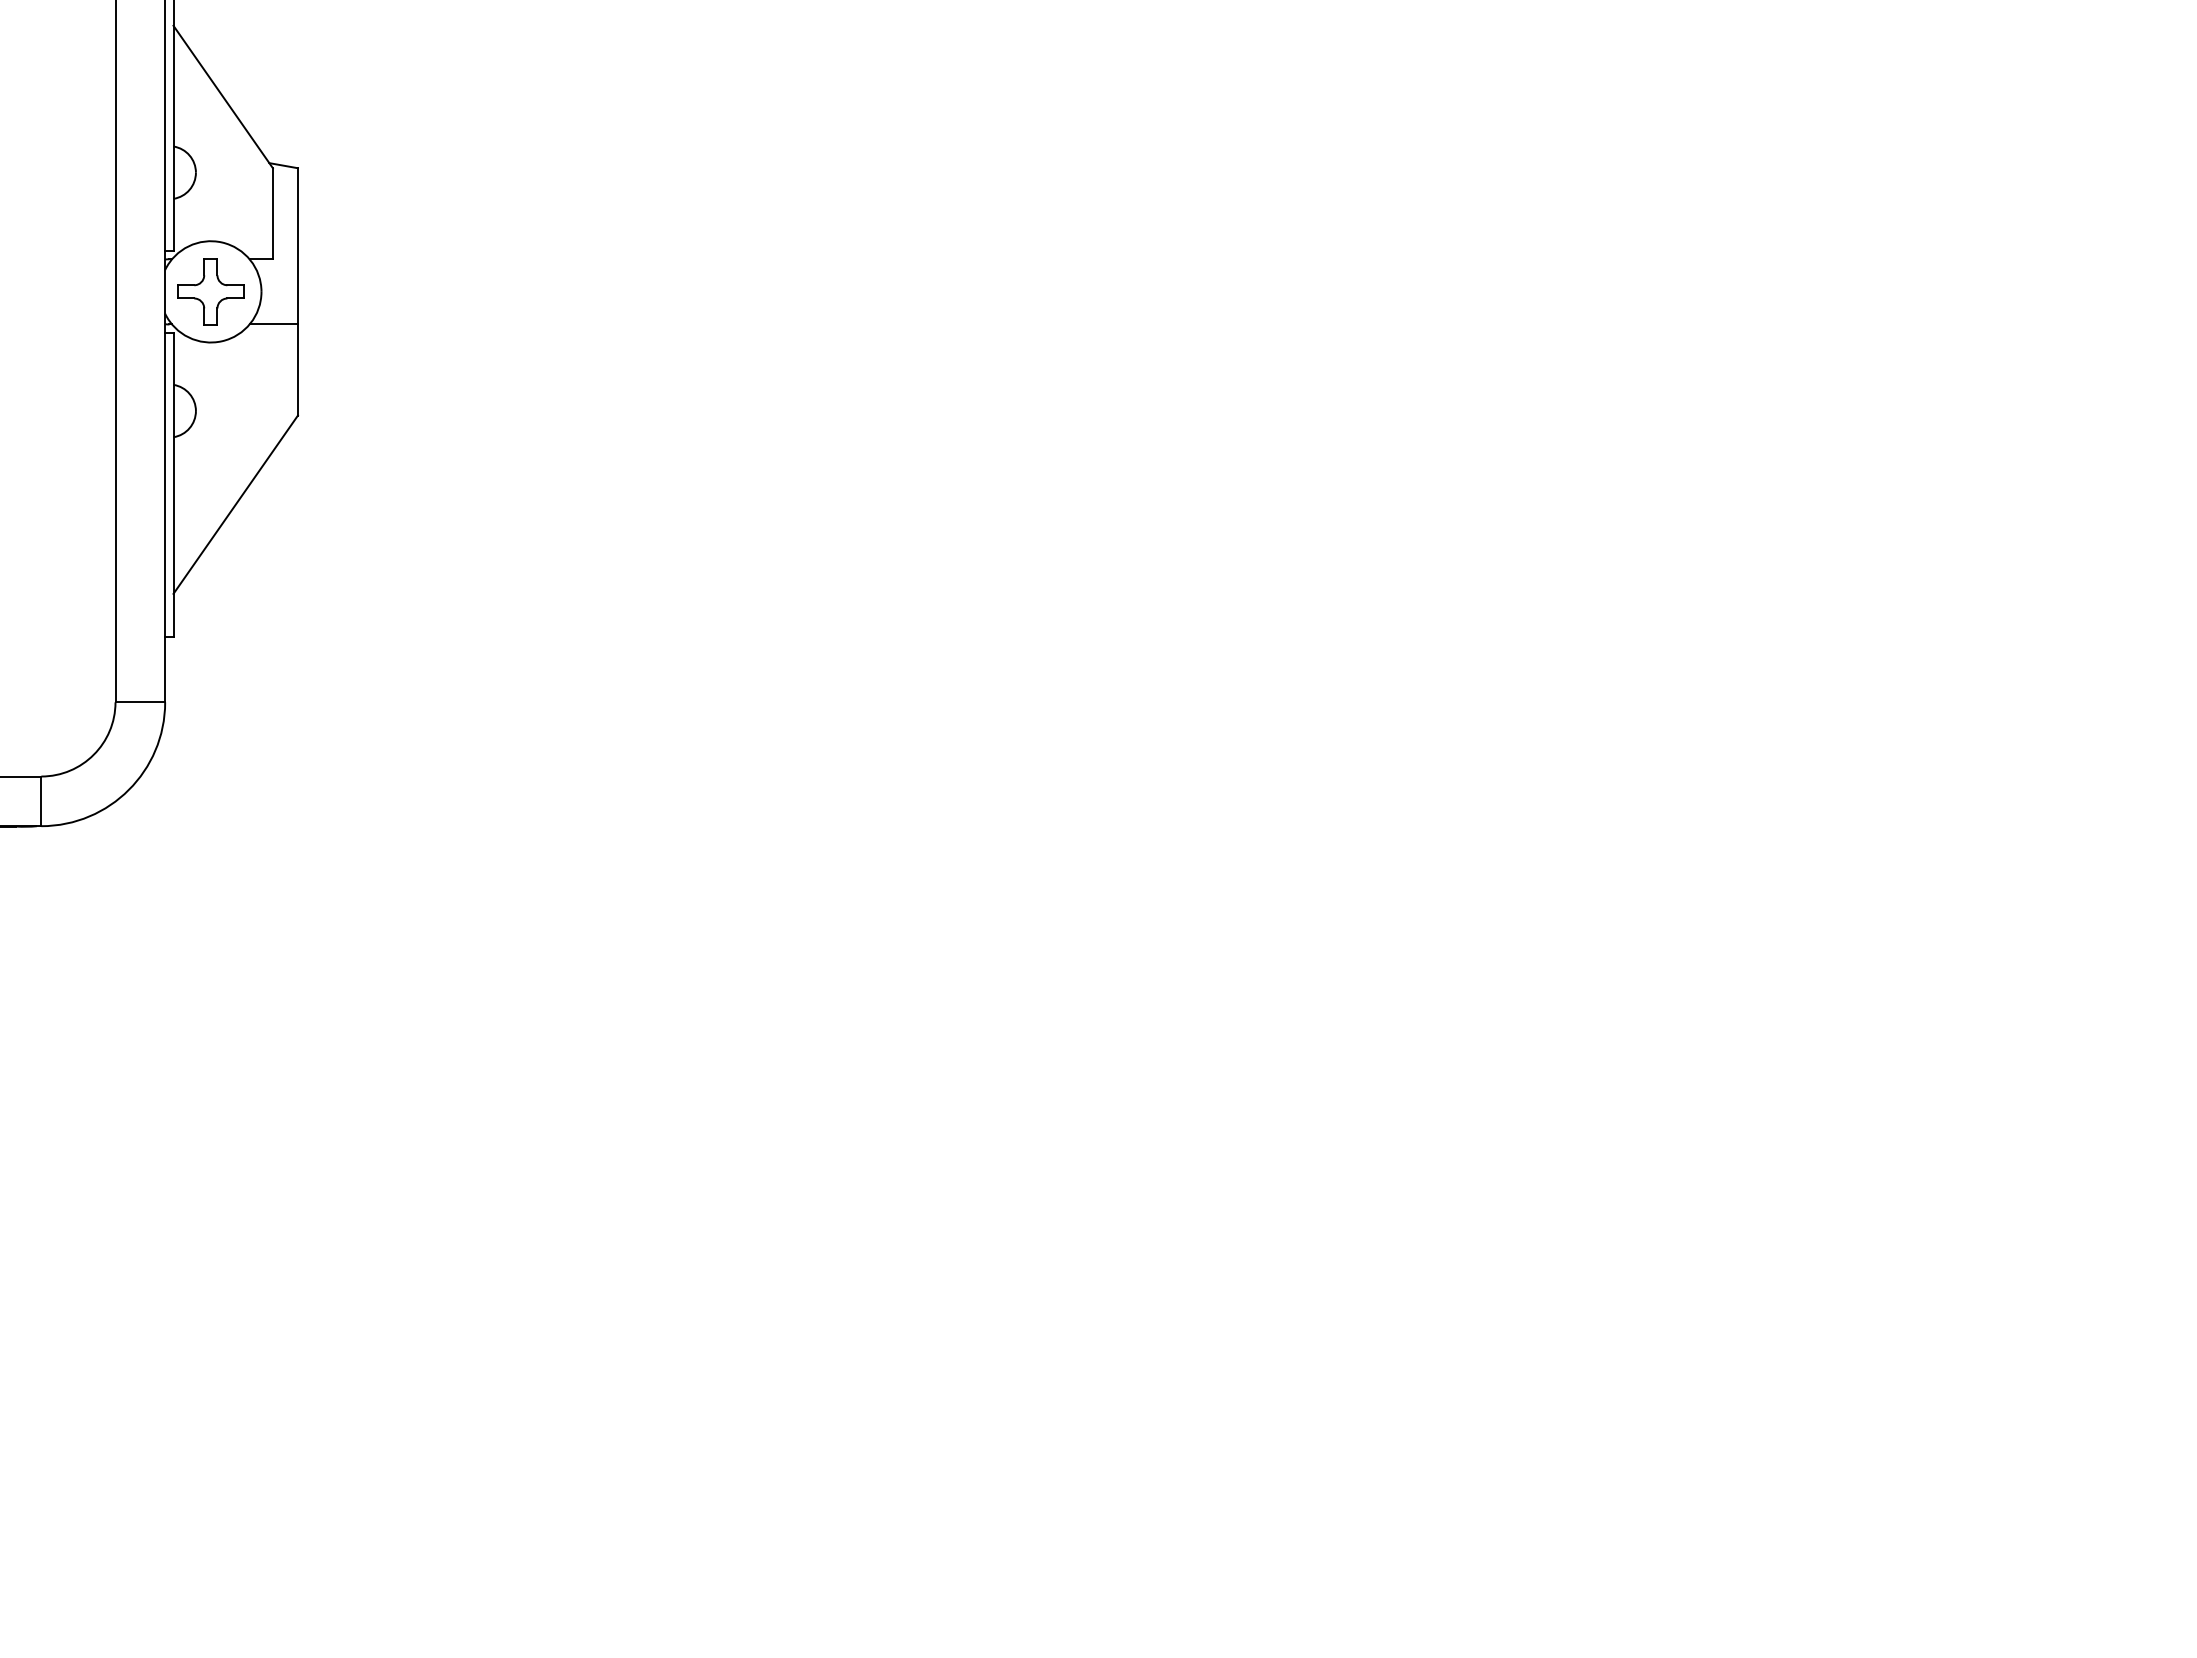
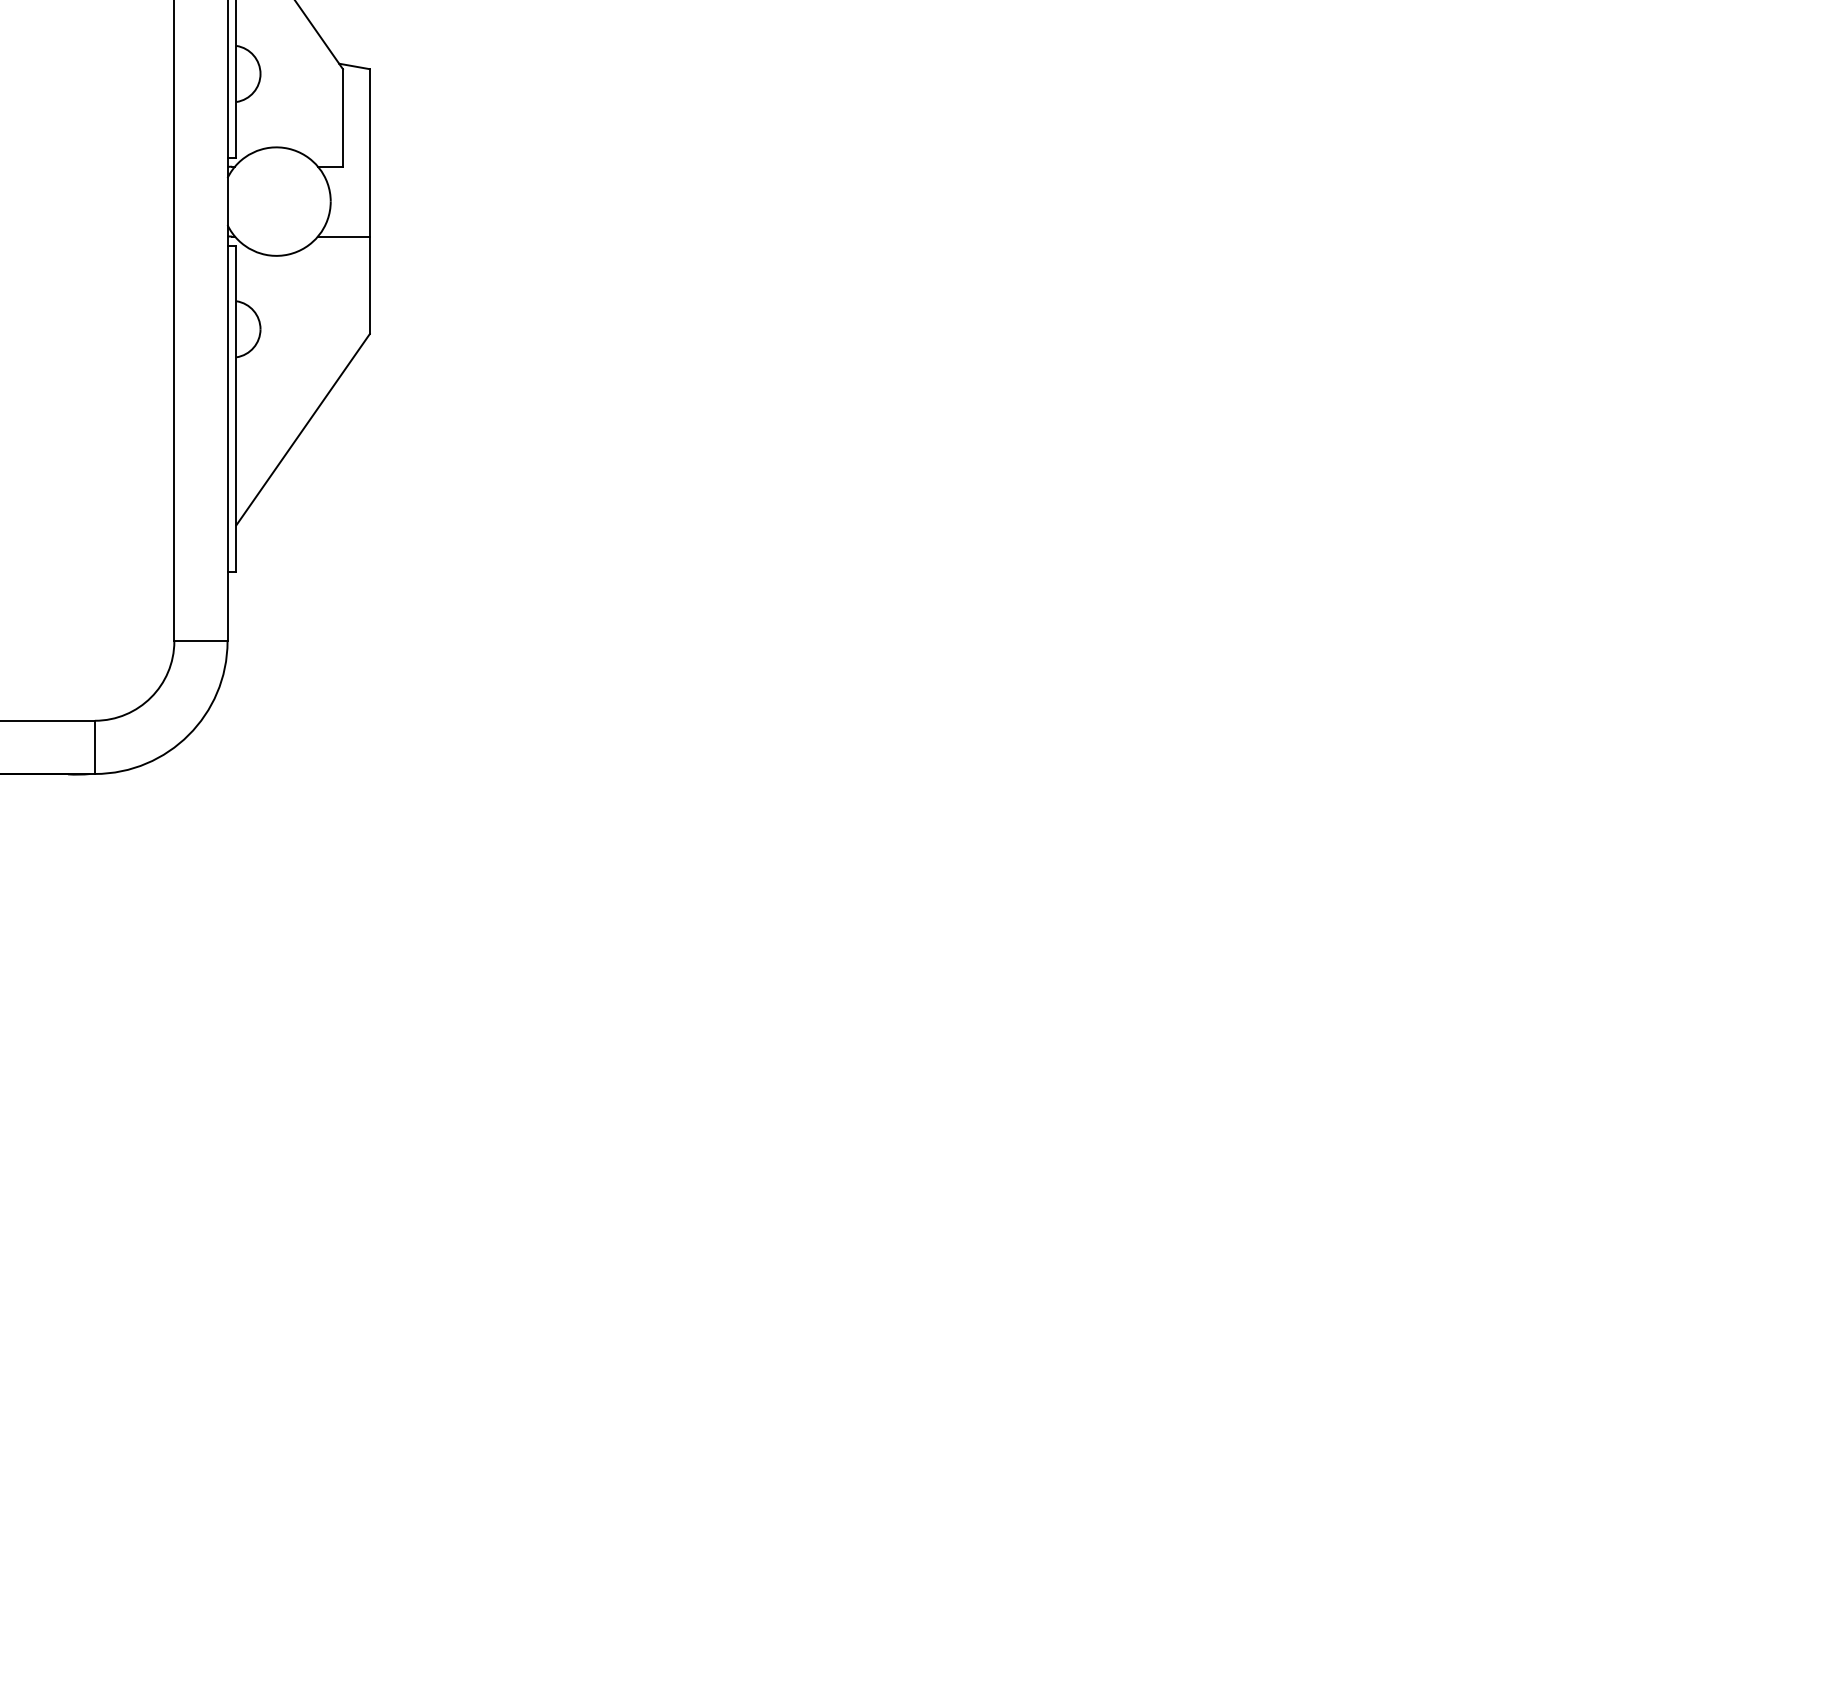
part: (210, 291) -> (276, 201), removed

